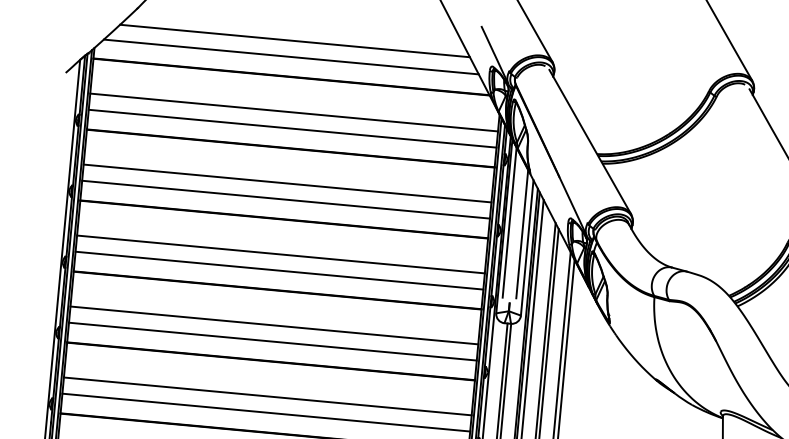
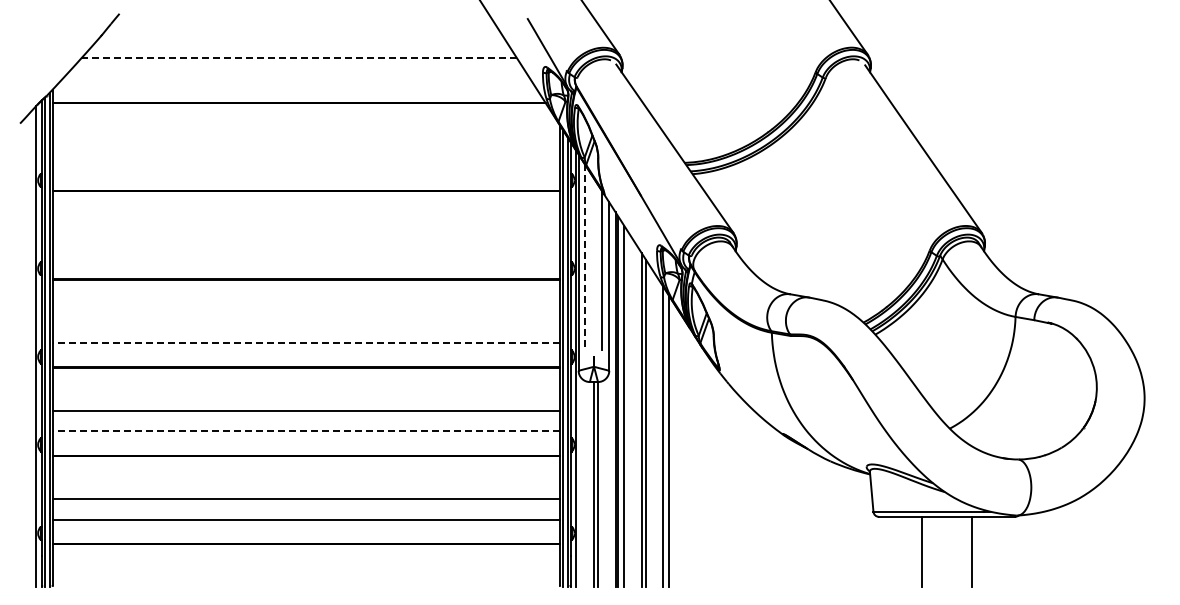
line: (295, 40) -> (299, 57), solid -> dashed
line: (291, 57) -> (296, 78), removed
line: (293, 112) -> (305, 146), removed
line: (291, 128) -> (305, 166), removed
line: (286, 183) -> (305, 234), removed
line: (285, 199) -> (305, 254), removed
line: (509, 222) -> (584, 257), solid -> dashed
line: (280, 254) -> (305, 322), removed
line: (279, 270) -> (306, 342), solid -> dashed
line: (272, 341) -> (306, 431), solid -> dashed

